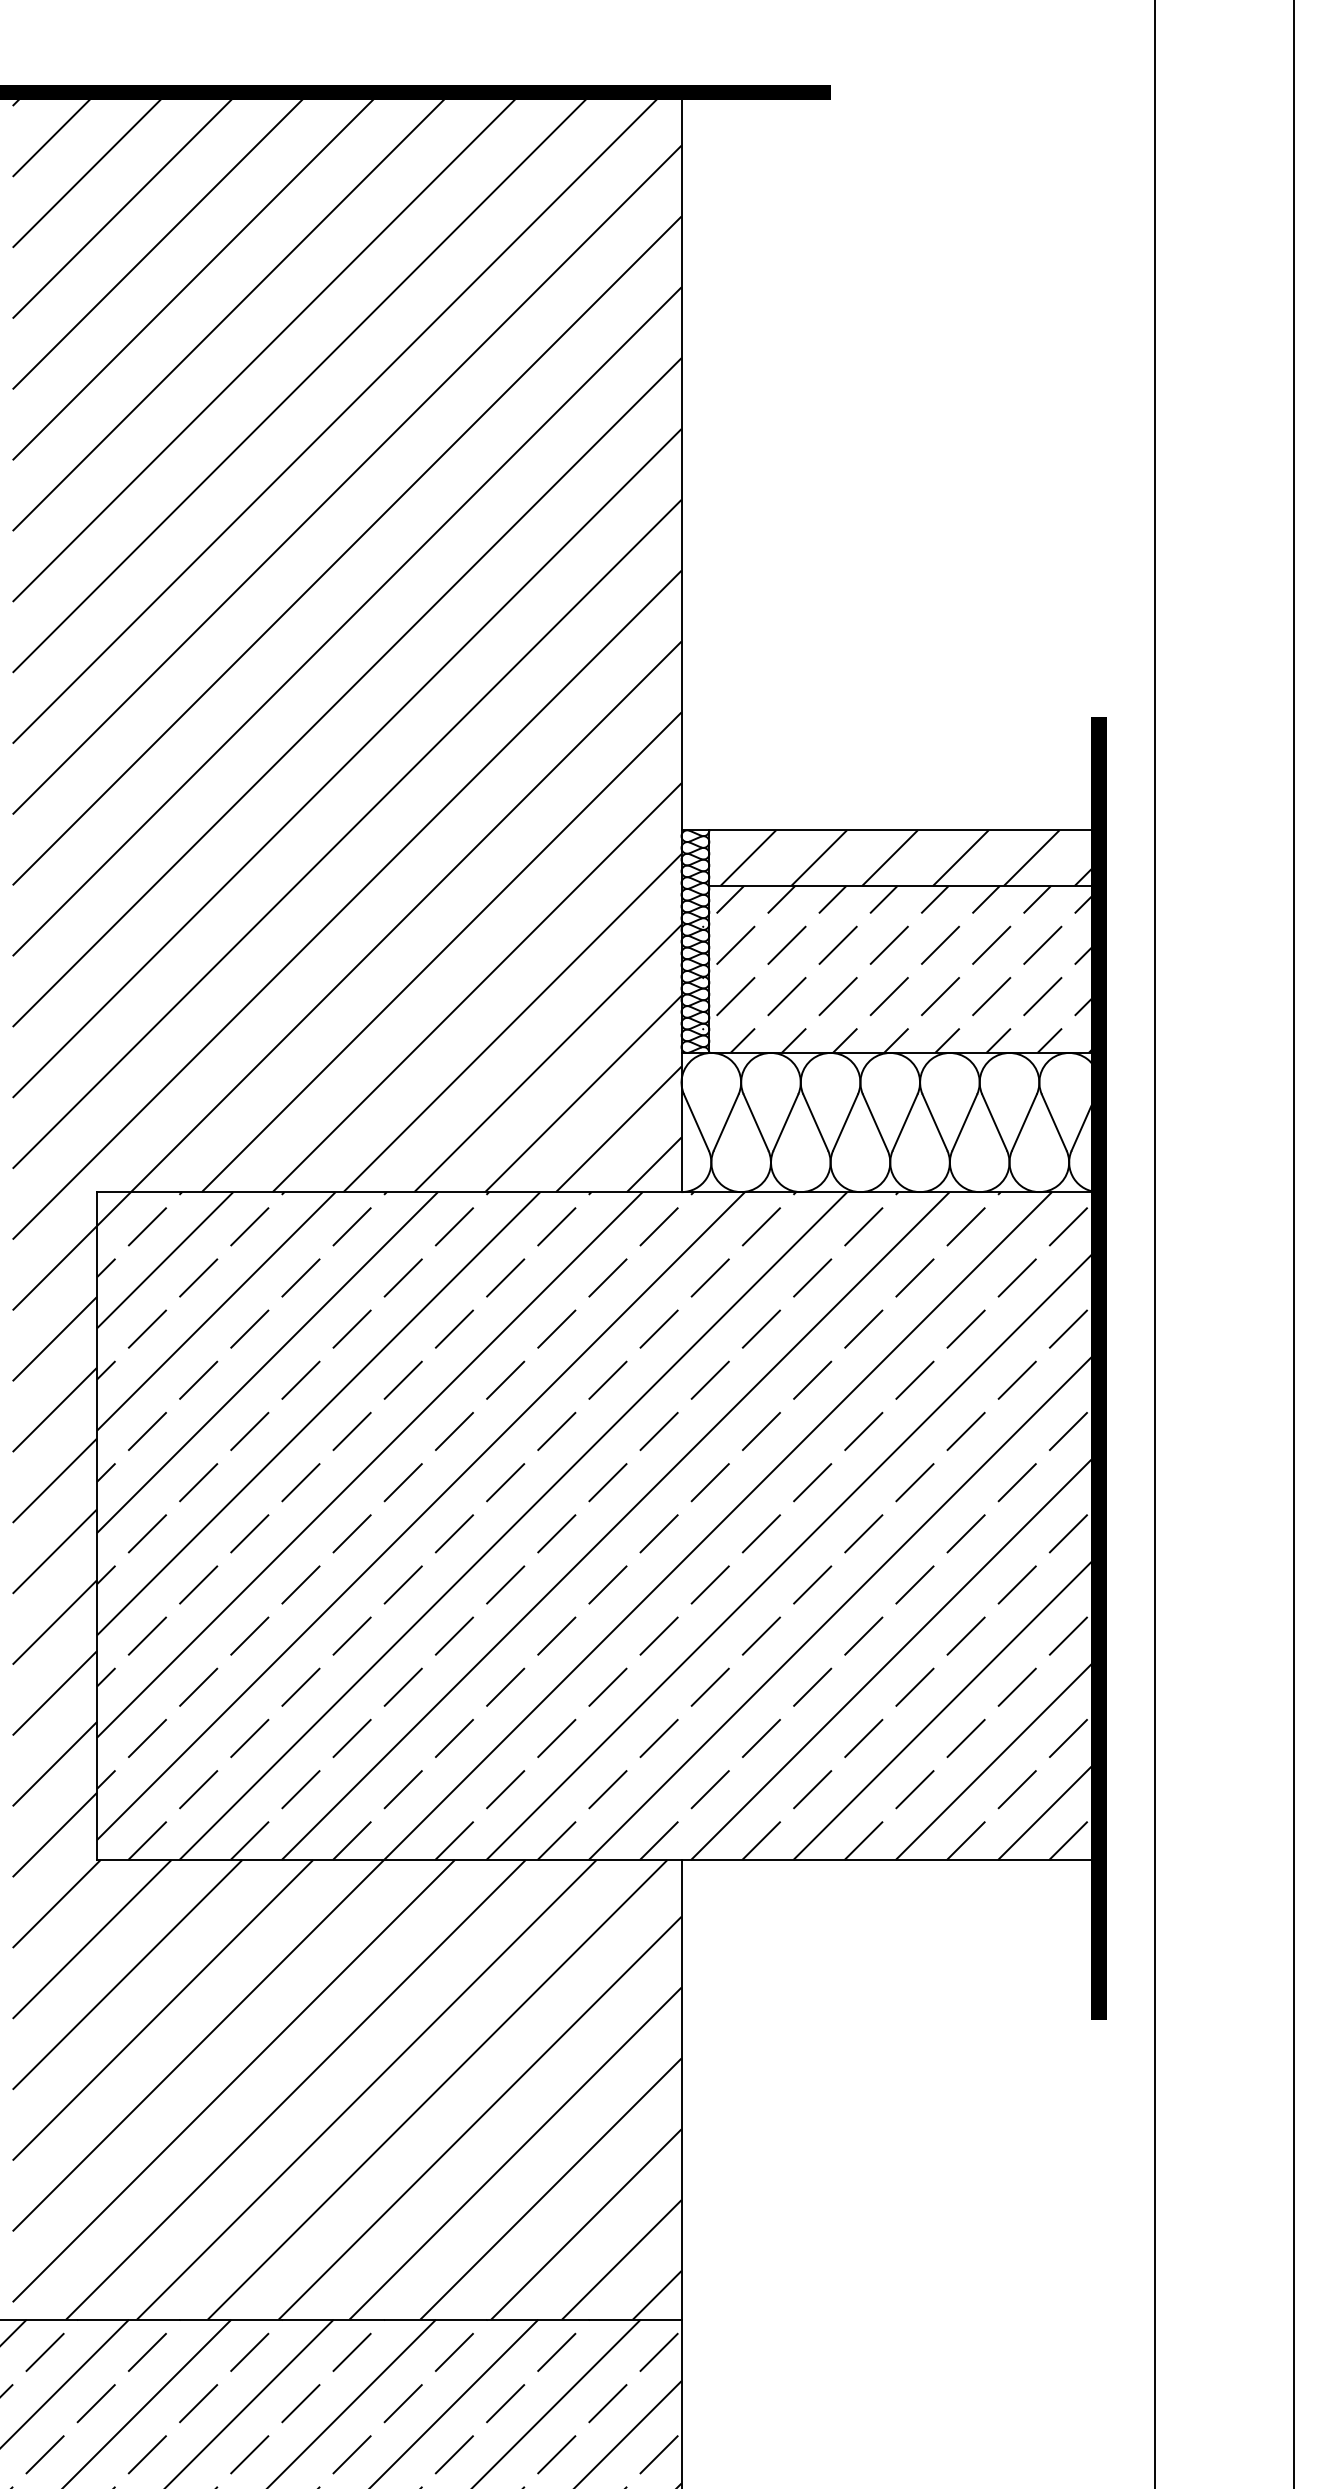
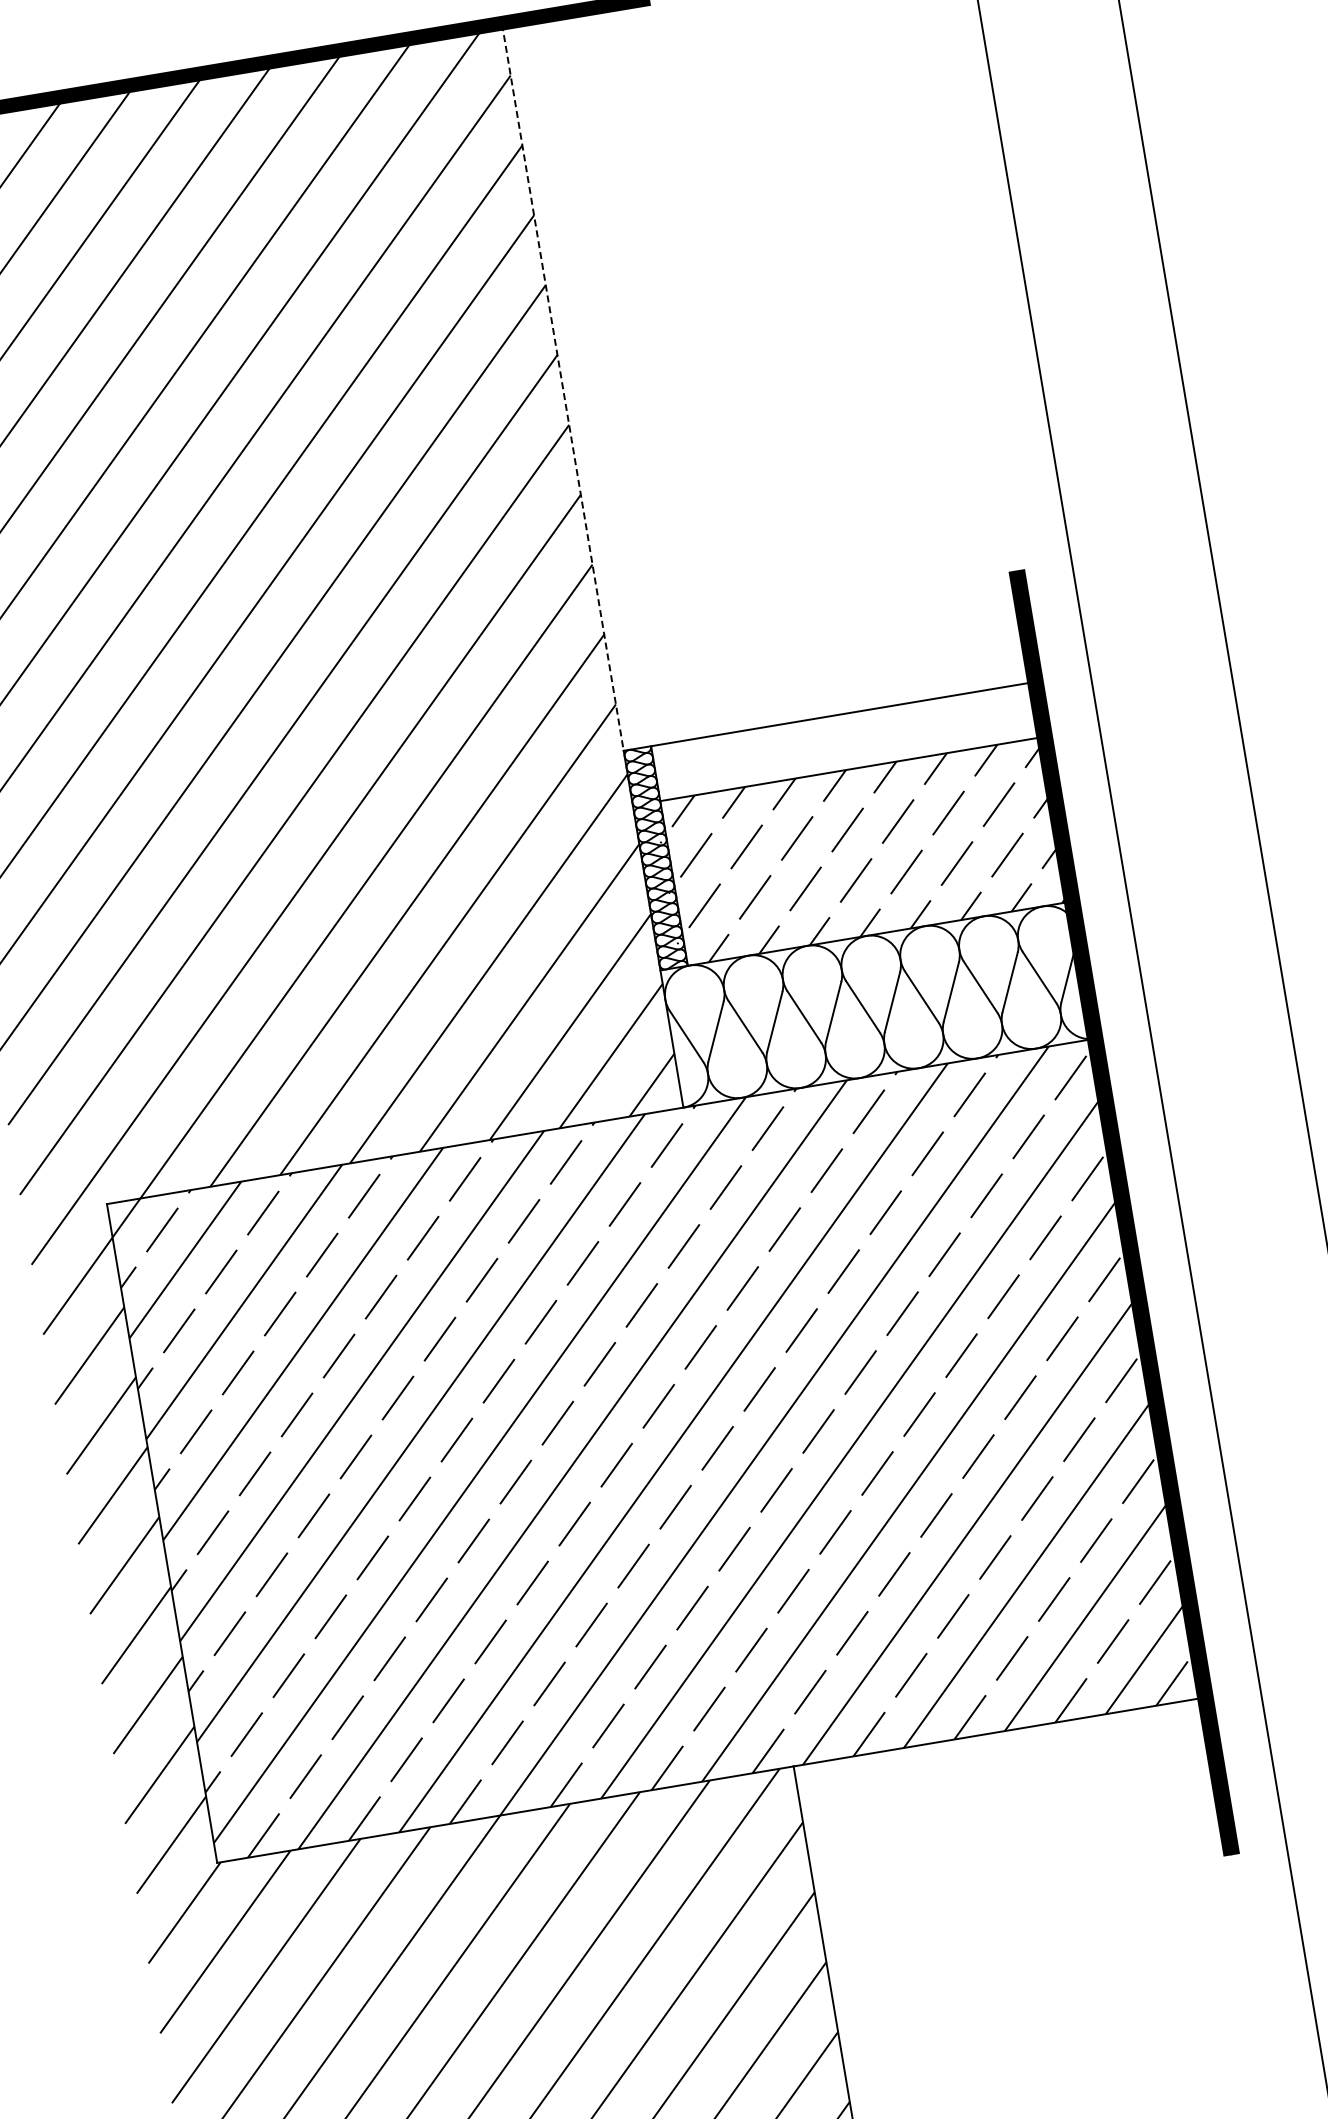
line: (681, 462) -> (562, 388), solid -> dashed
hatch: (909, 857) -> (853, 739), removed

